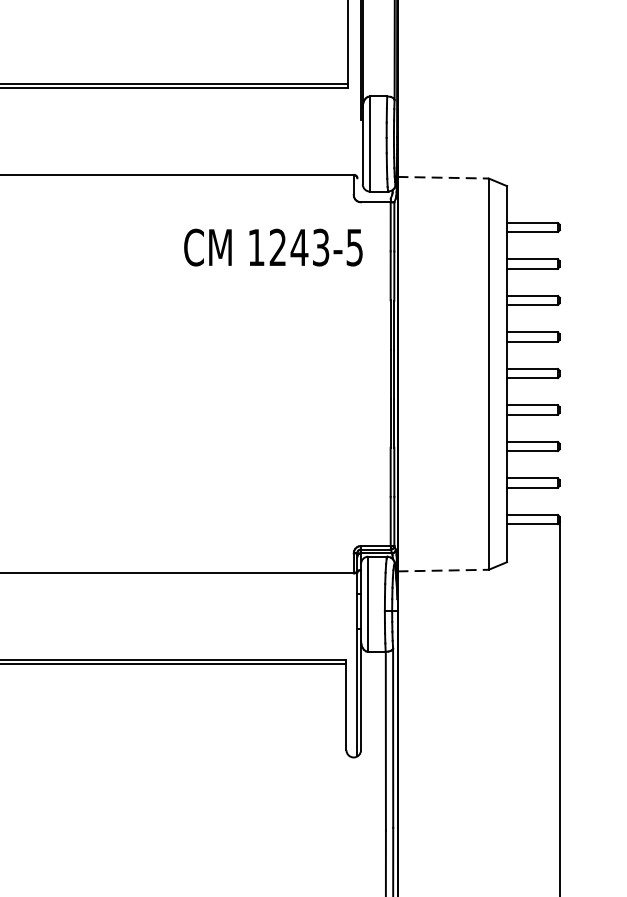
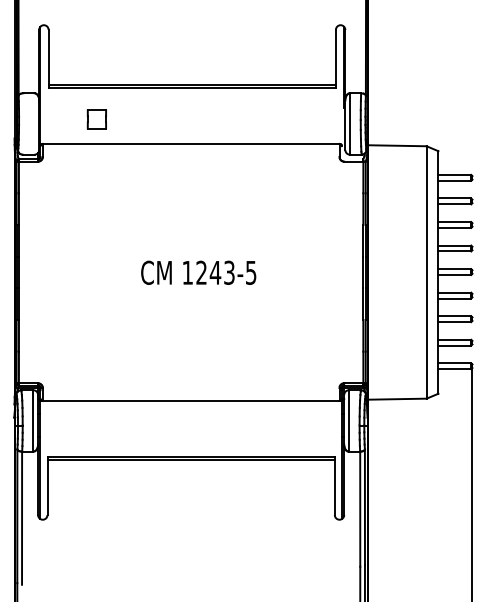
line: (443, 177) -> (397, 145), dashed -> solid
text: (273, 247) -> (198, 272), moved
line: (443, 571) -> (397, 399), dashed -> solid

